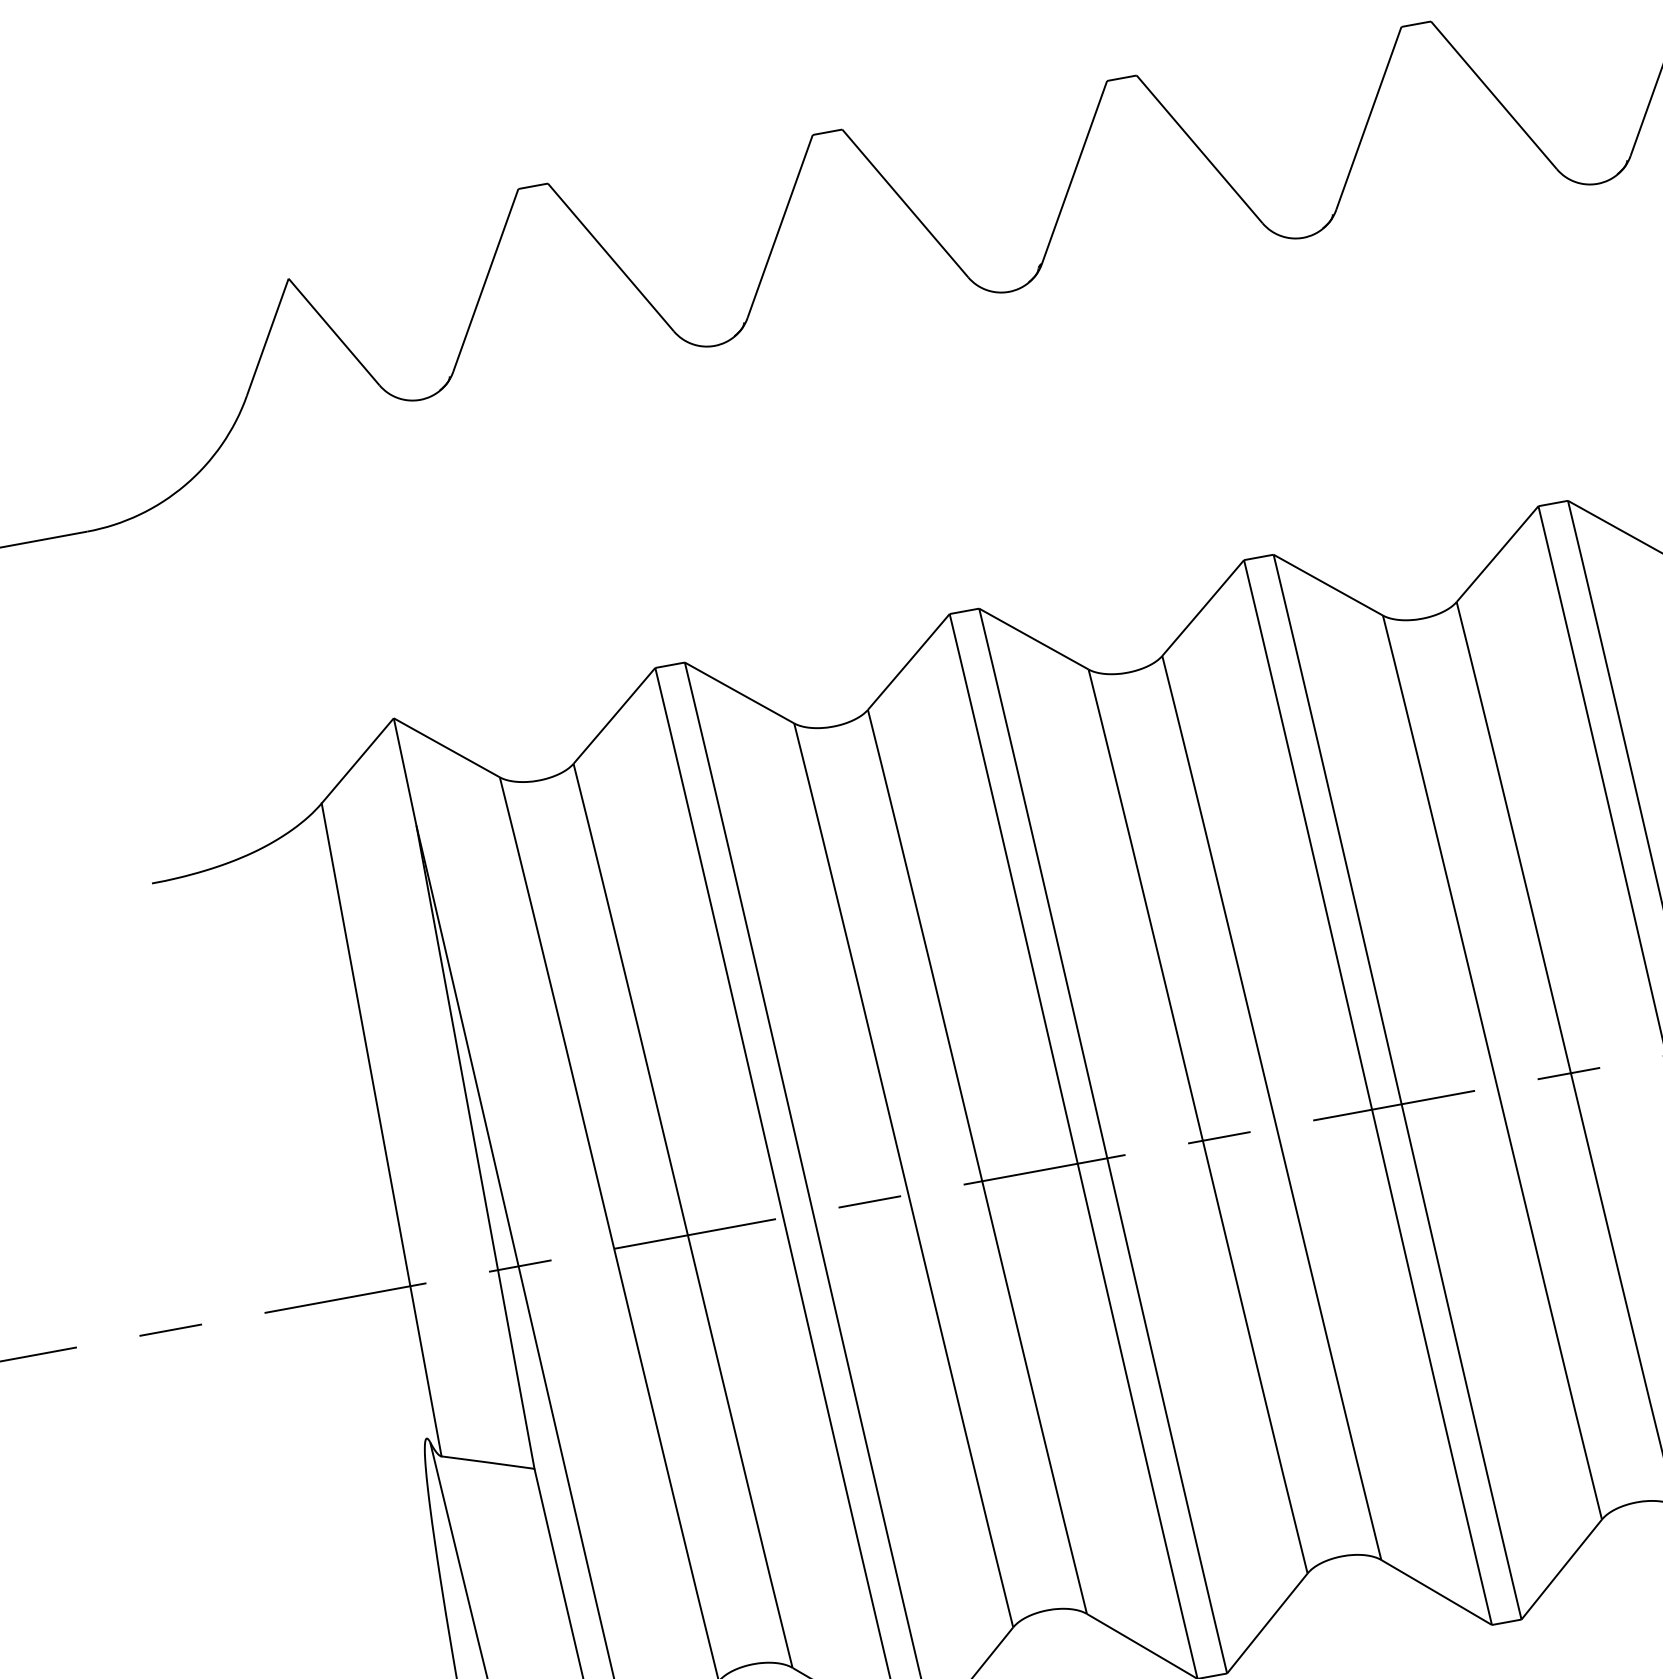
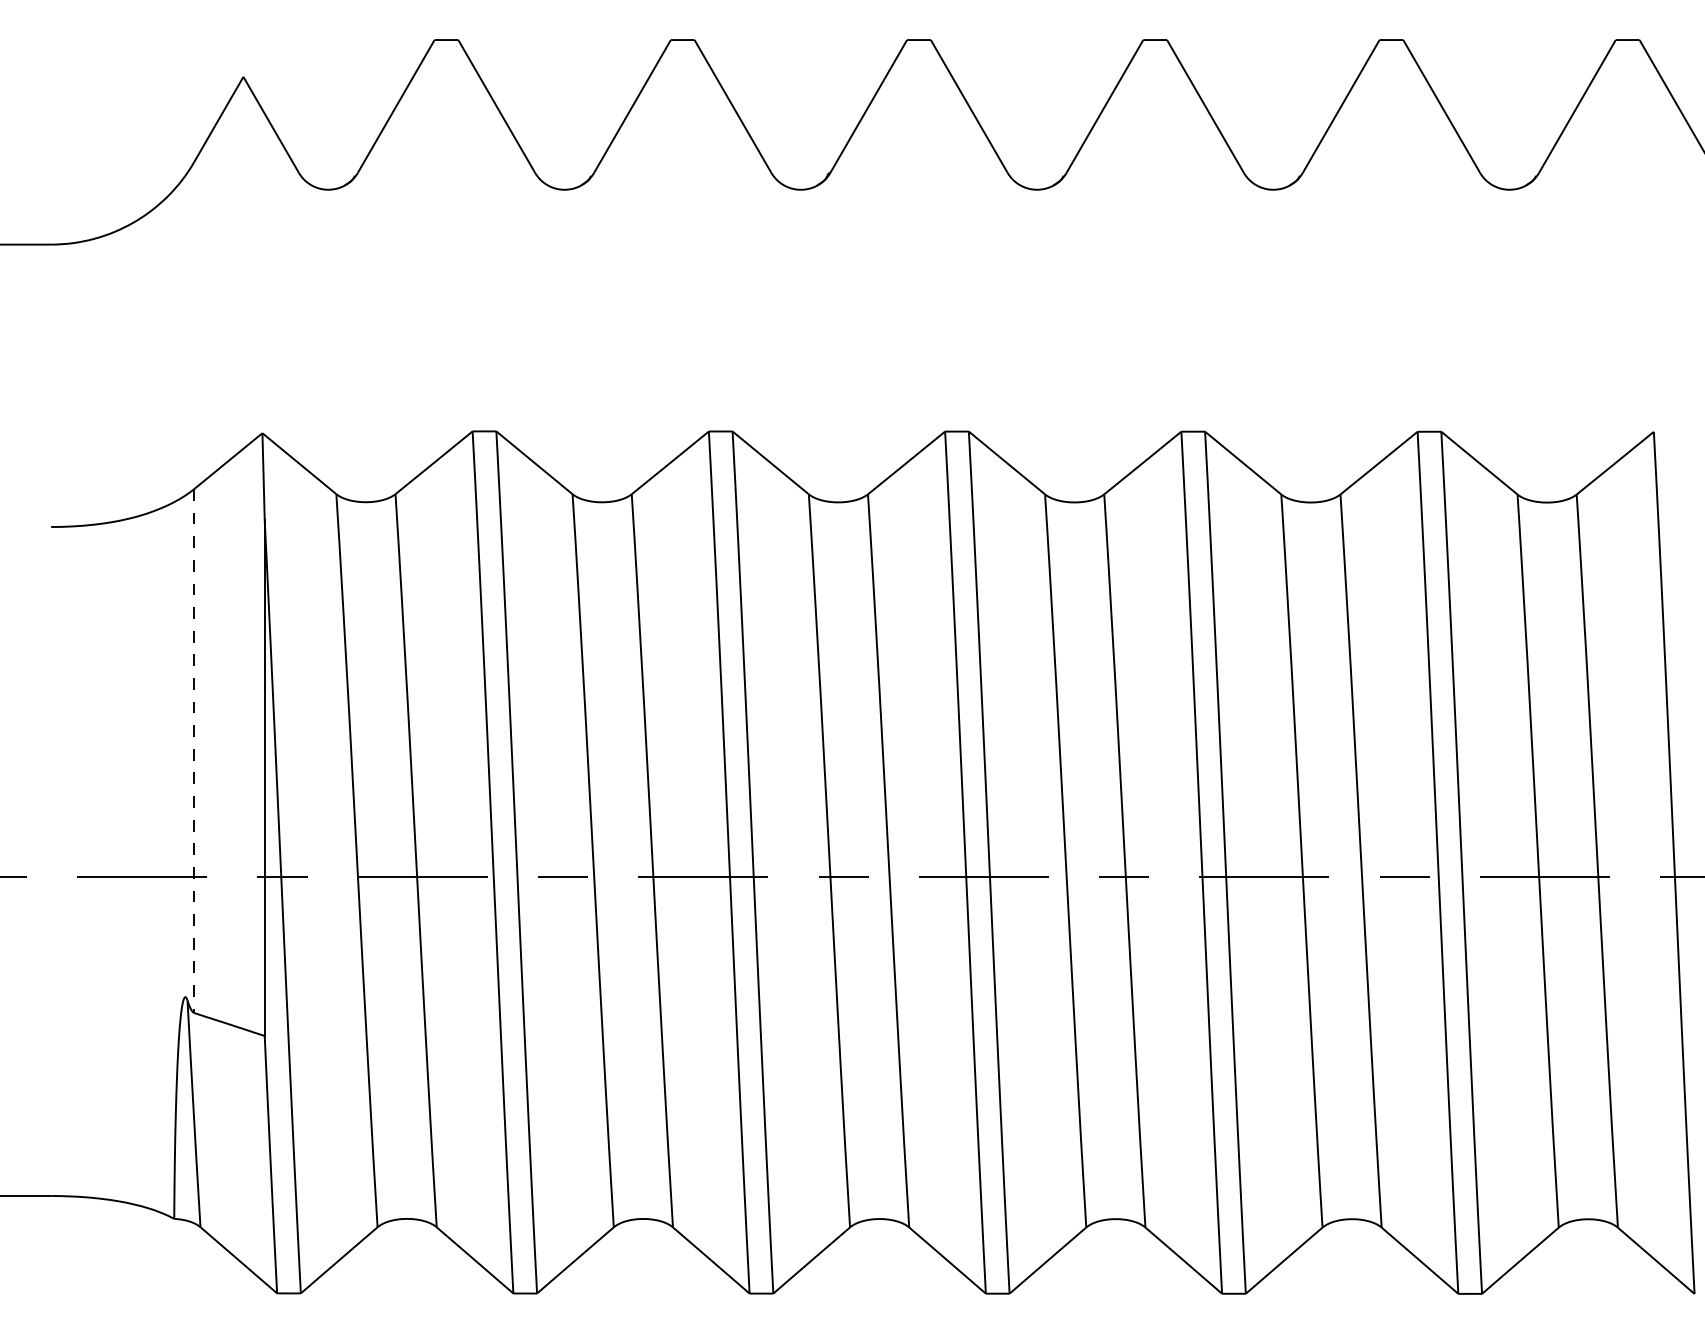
line: (381, 1130) -> (194, 751), solid -> dashed

